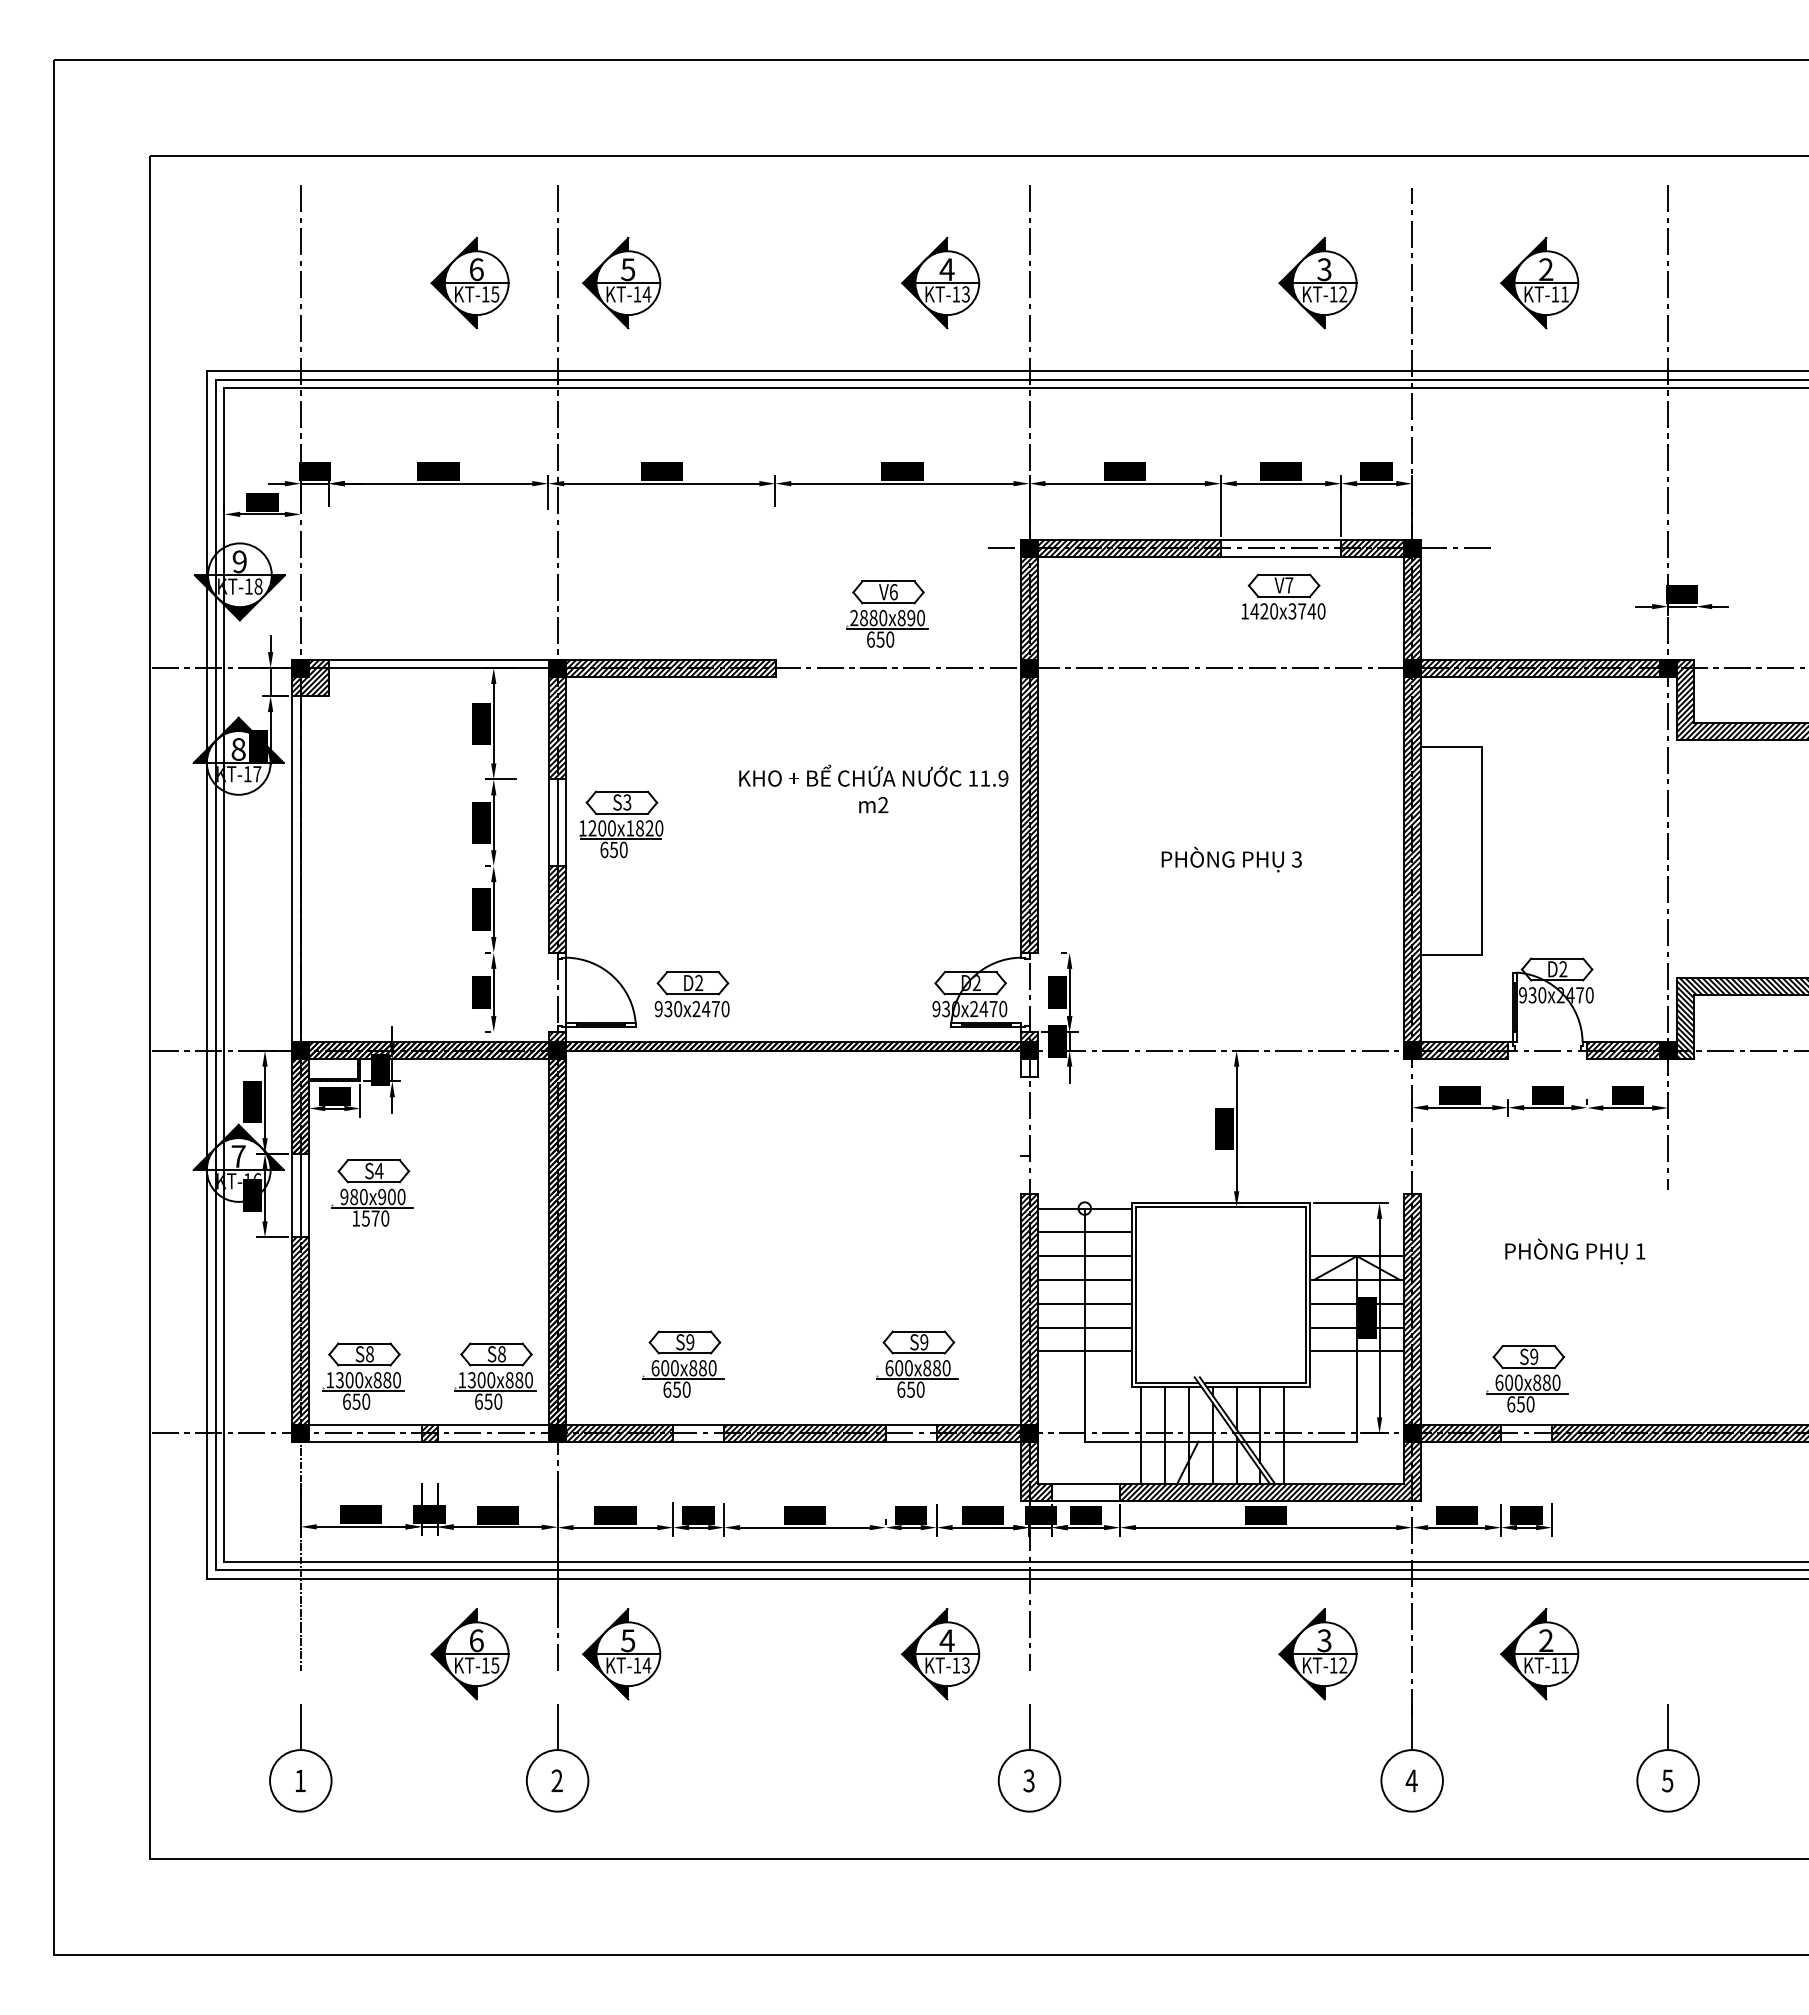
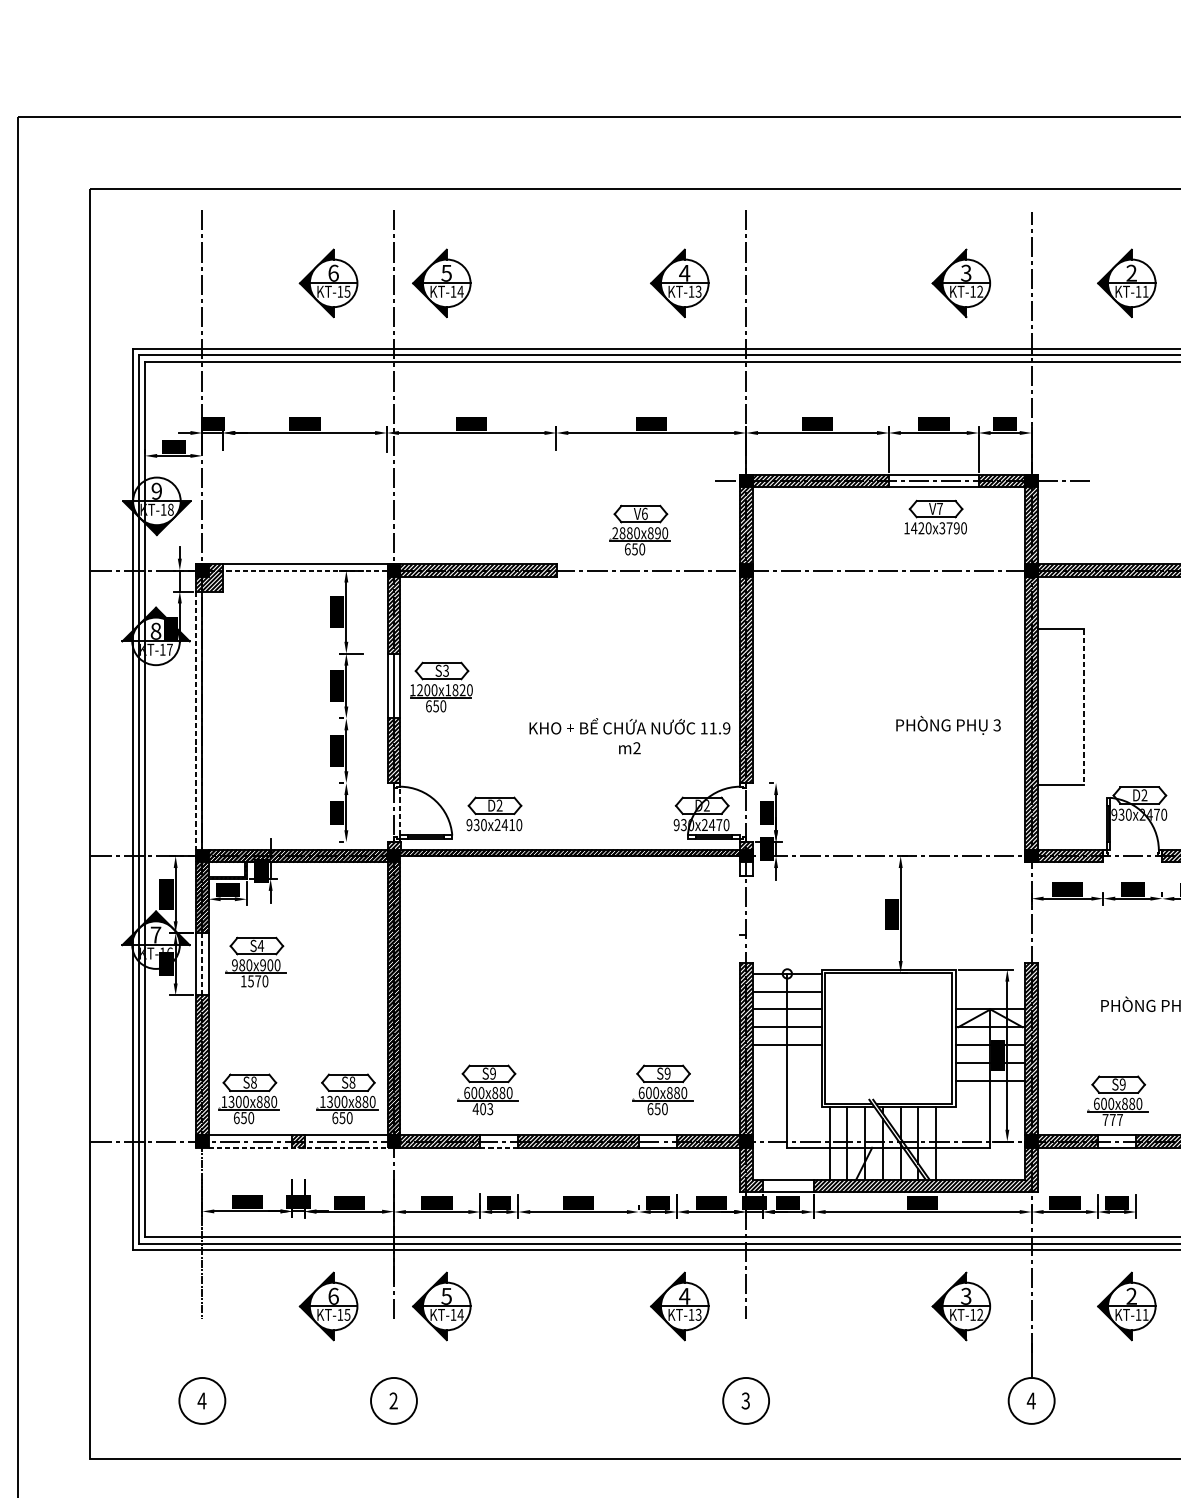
text: (1311, 611) -> (956, 528), 1420x3740 -> 1420x3790
line: (429, 668) -> (298, 570), solid -> dashed
text: (873, 788) -> (629, 735), moved
line: (1482, 851) -> (1084, 707), solid -> dashed
text: (1231, 859) -> (948, 725), moved
line: (292, 877) -> (196, 726), solid -> dashed
line: (566, 990) -> (400, 811), solid -> dashed
text: (715, 1009) -> (511, 825), 930x2470 -> 930x2410
line: (300, 1195) -> (202, 964), solid -> dashed
line: (1084, 1327) -> (787, 1062), removed
line: (1084, 1351) -> (787, 1080), removed
text: (676, 1389) -> (482, 1108), 650 -> 403
text: (1520, 1404) -> (1112, 1120), 650 -> 777
line: (429, 1441) -> (298, 1147), solid -> dashed
line: (698, 1441) -> (499, 1147), solid -> dashed
line: (300, 1727) -> (202, 1361), removed
line: (557, 1727) -> (393, 1361), removed
line: (1029, 1727) -> (746, 1361), removed
text: (300, 1780) -> (202, 1400), 1 -> 4

